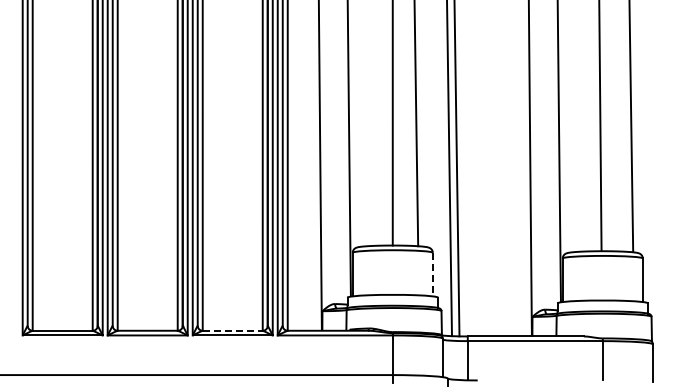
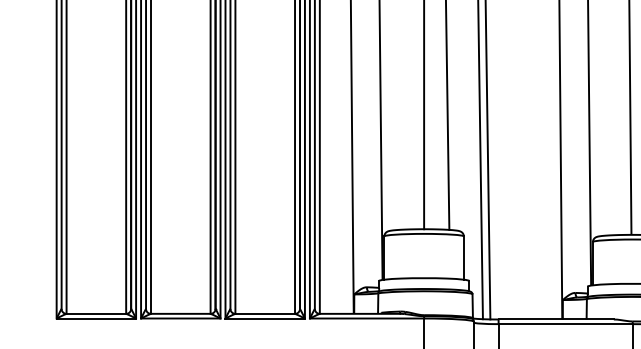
line: (432, 274) -> (463, 257), dashed -> solid
line: (233, 330) -> (265, 313), dashed -> solid

